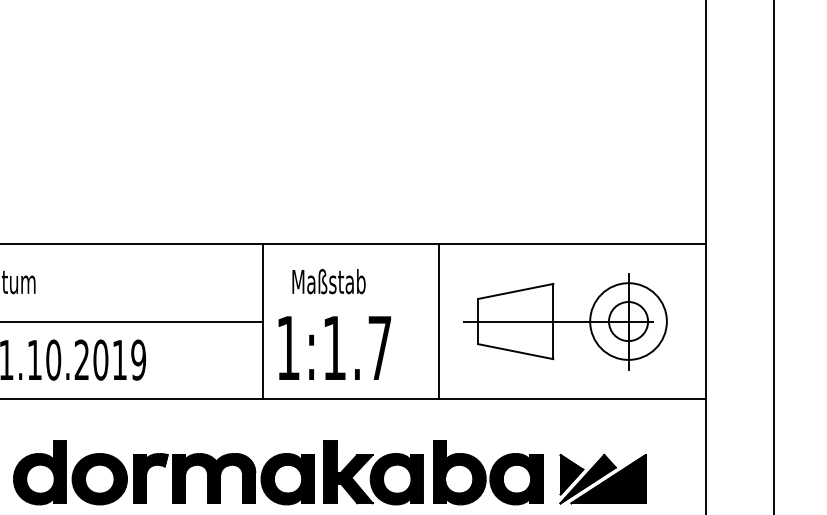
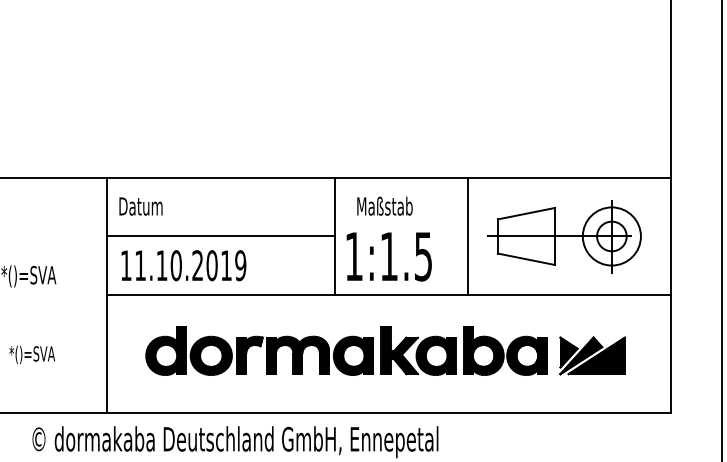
text: (379, 347) -> (423, 256), 1:1.7 -> 1:1.5

